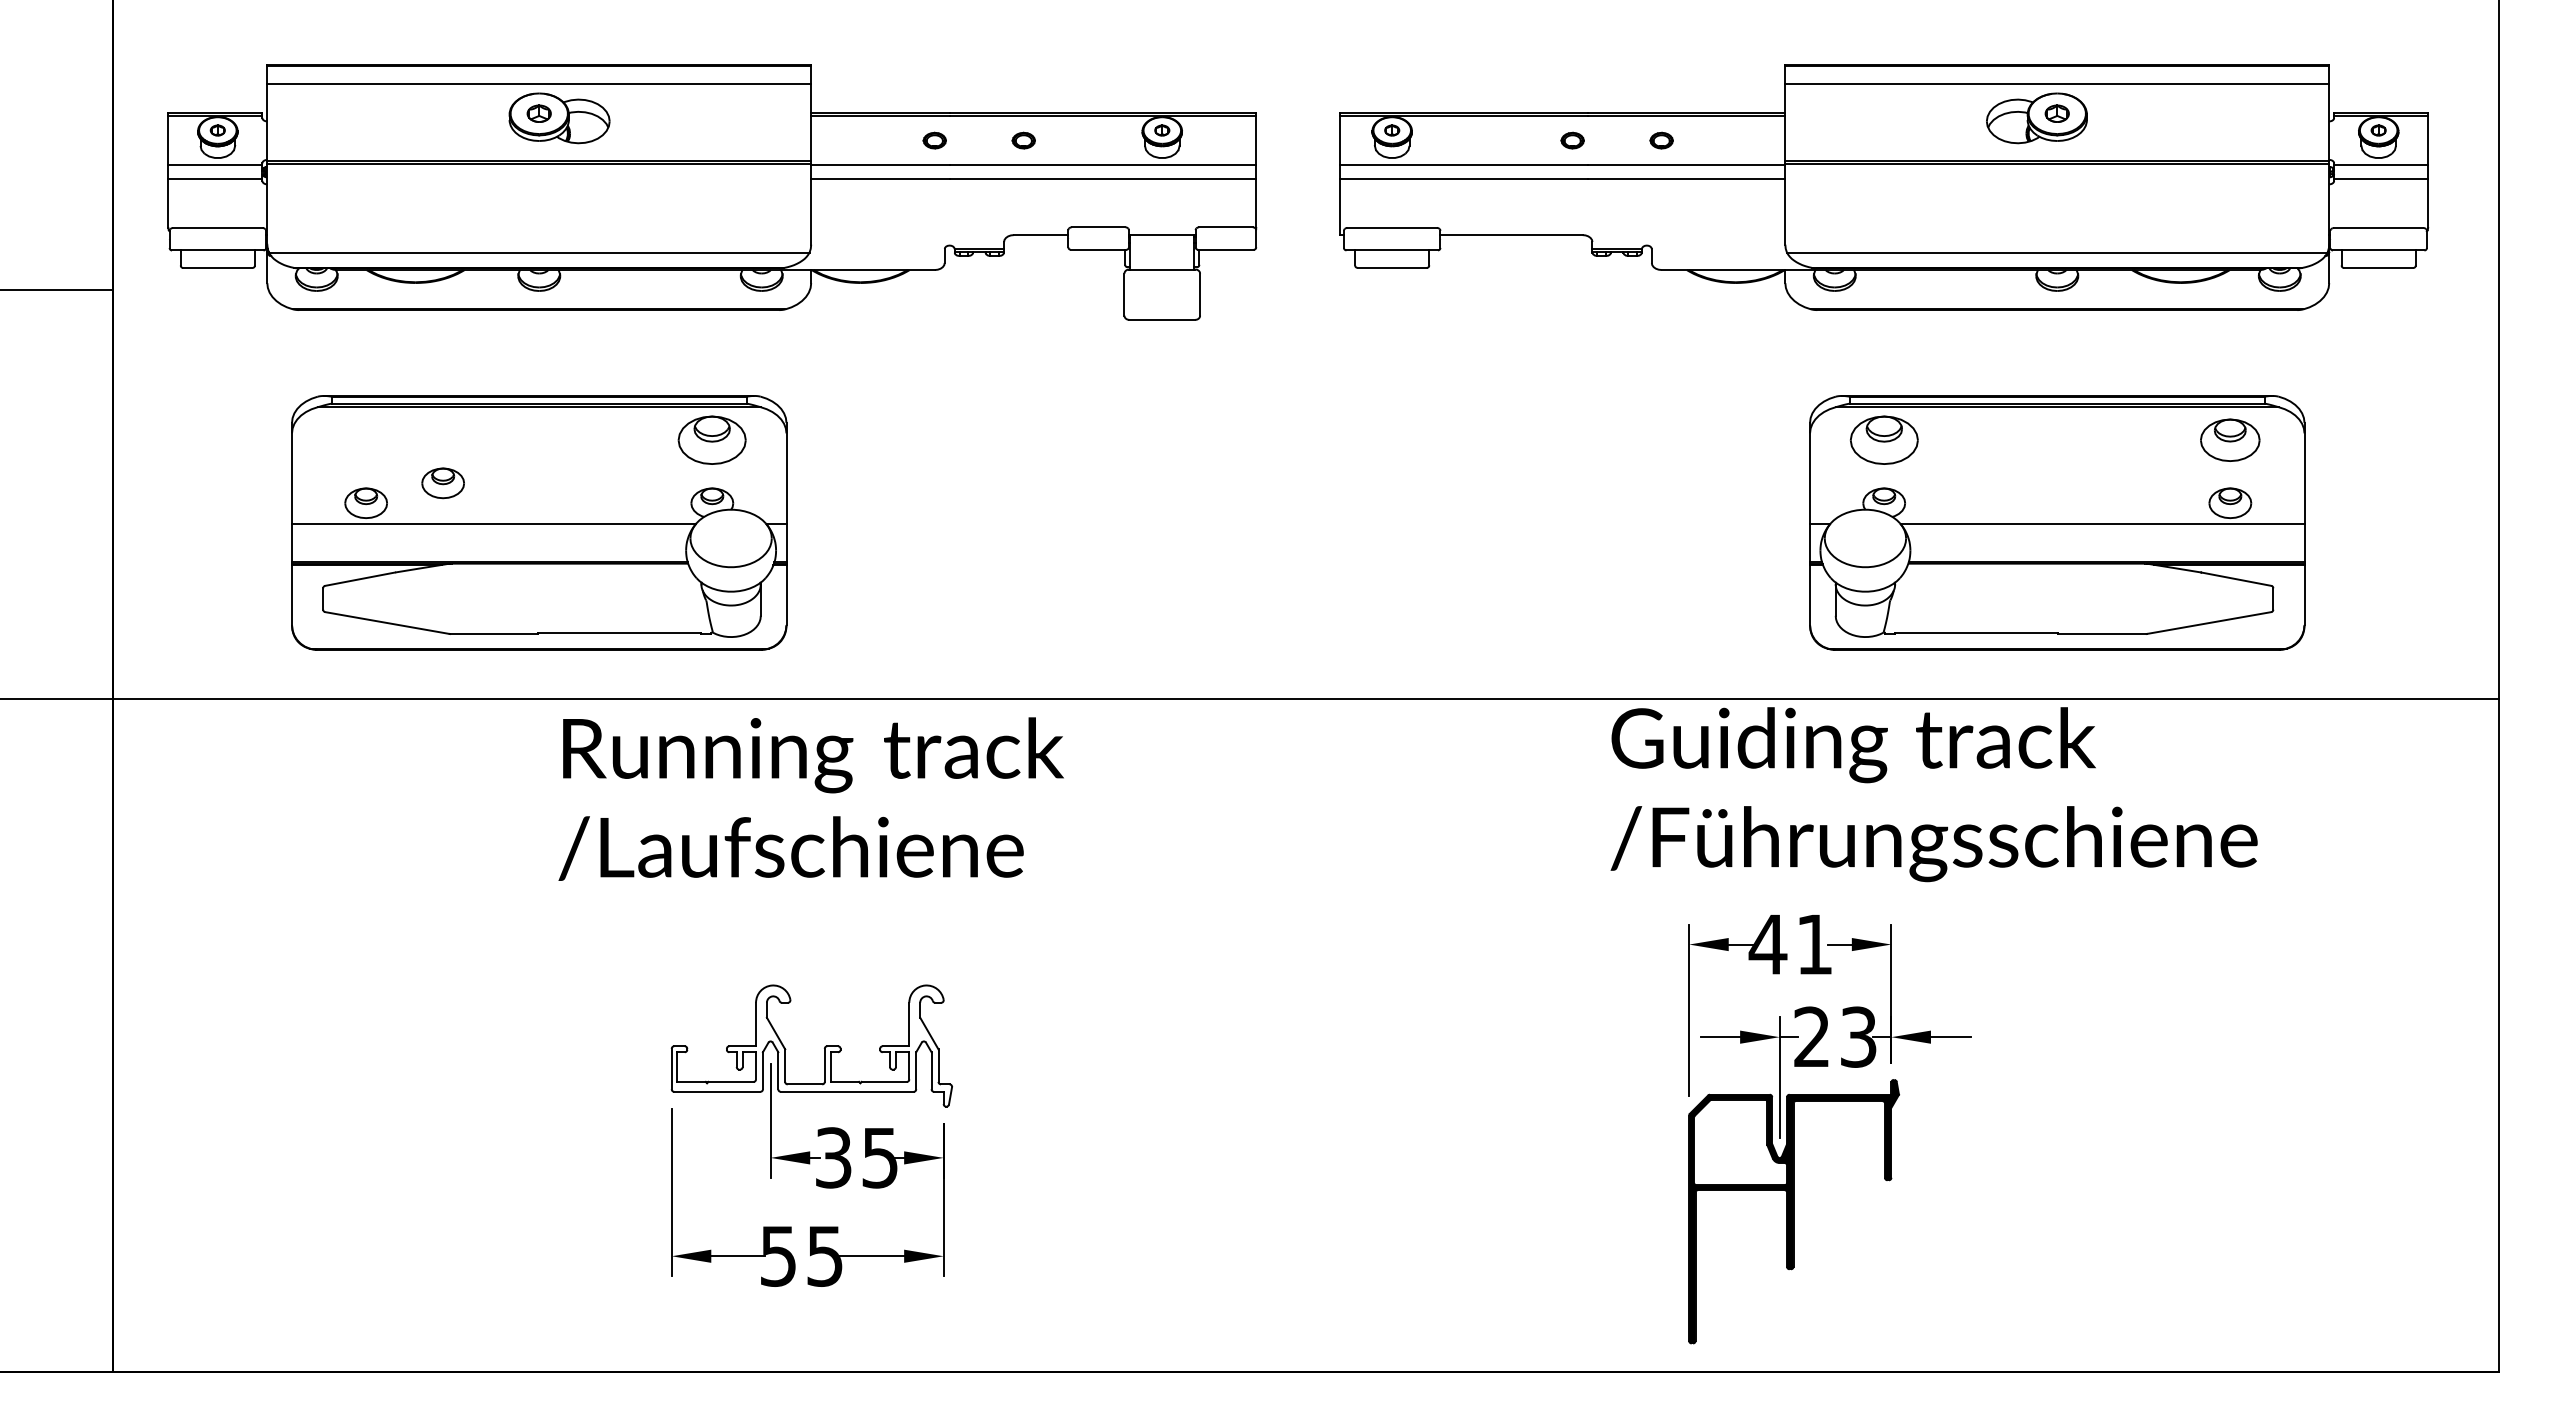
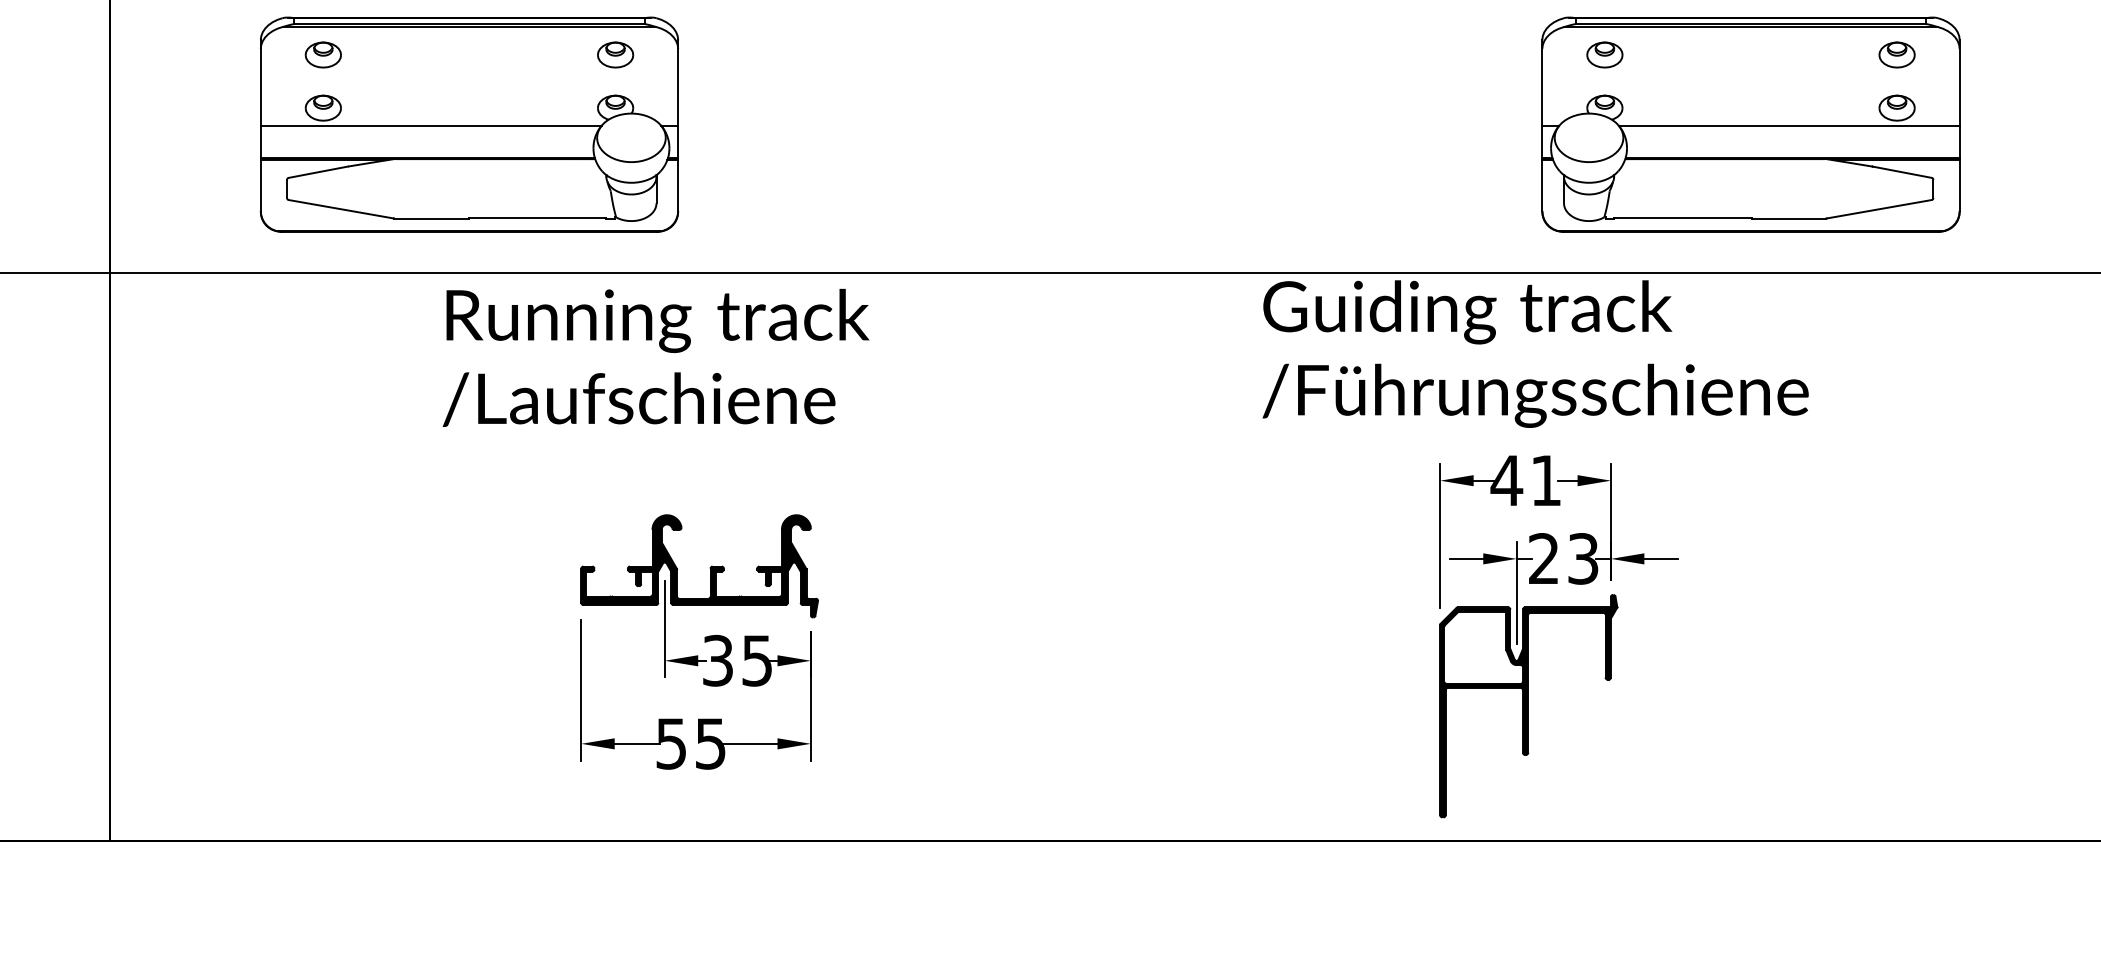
part: (712, 440) -> (615, 55), size x0.62
part: (1883, 440) -> (1604, 55), size x0.62
part: (2230, 440) -> (1897, 55), size x0.71
part: (442, 483) -> (322, 55), moved
text: (1933, 794) -> (1535, 354), moved
text: (810, 798) -> (655, 357), moved
fill: (811, 1045) -> (699, 565), added

